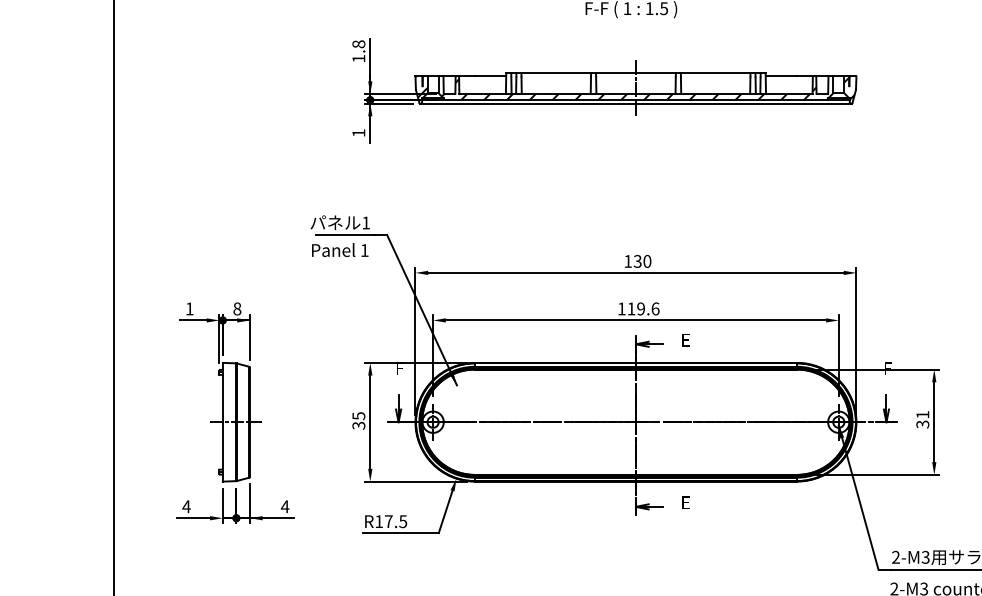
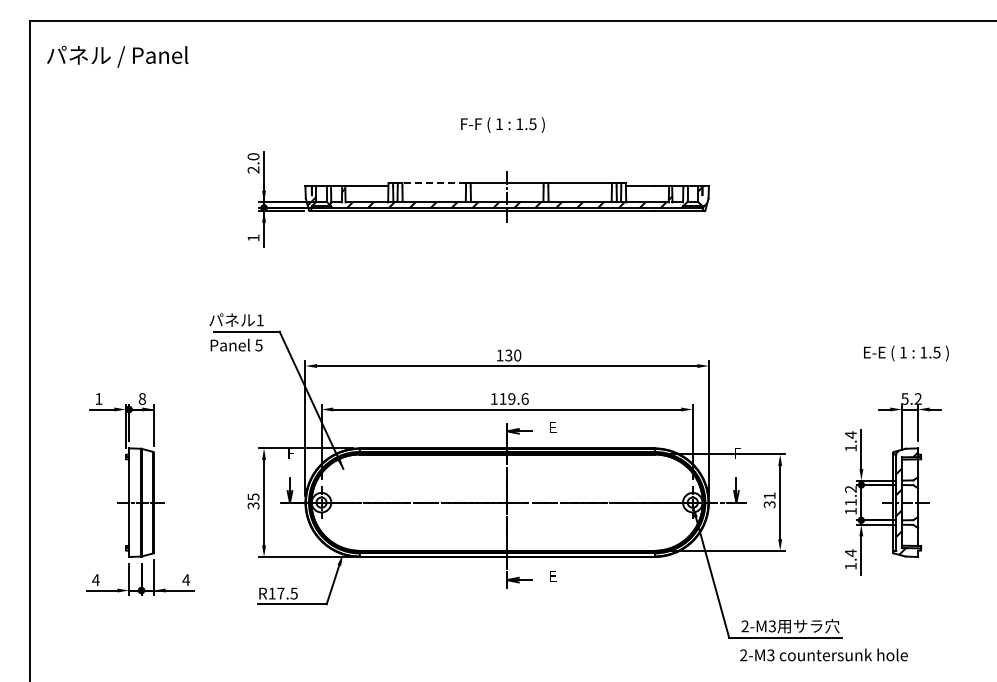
text: (358, 51) -> (253, 163), 1.8 -> 2.0
line: (556, 73) -> (434, 183), solid -> dashed
text: (364, 250) -> (258, 345), 1 -> 5

